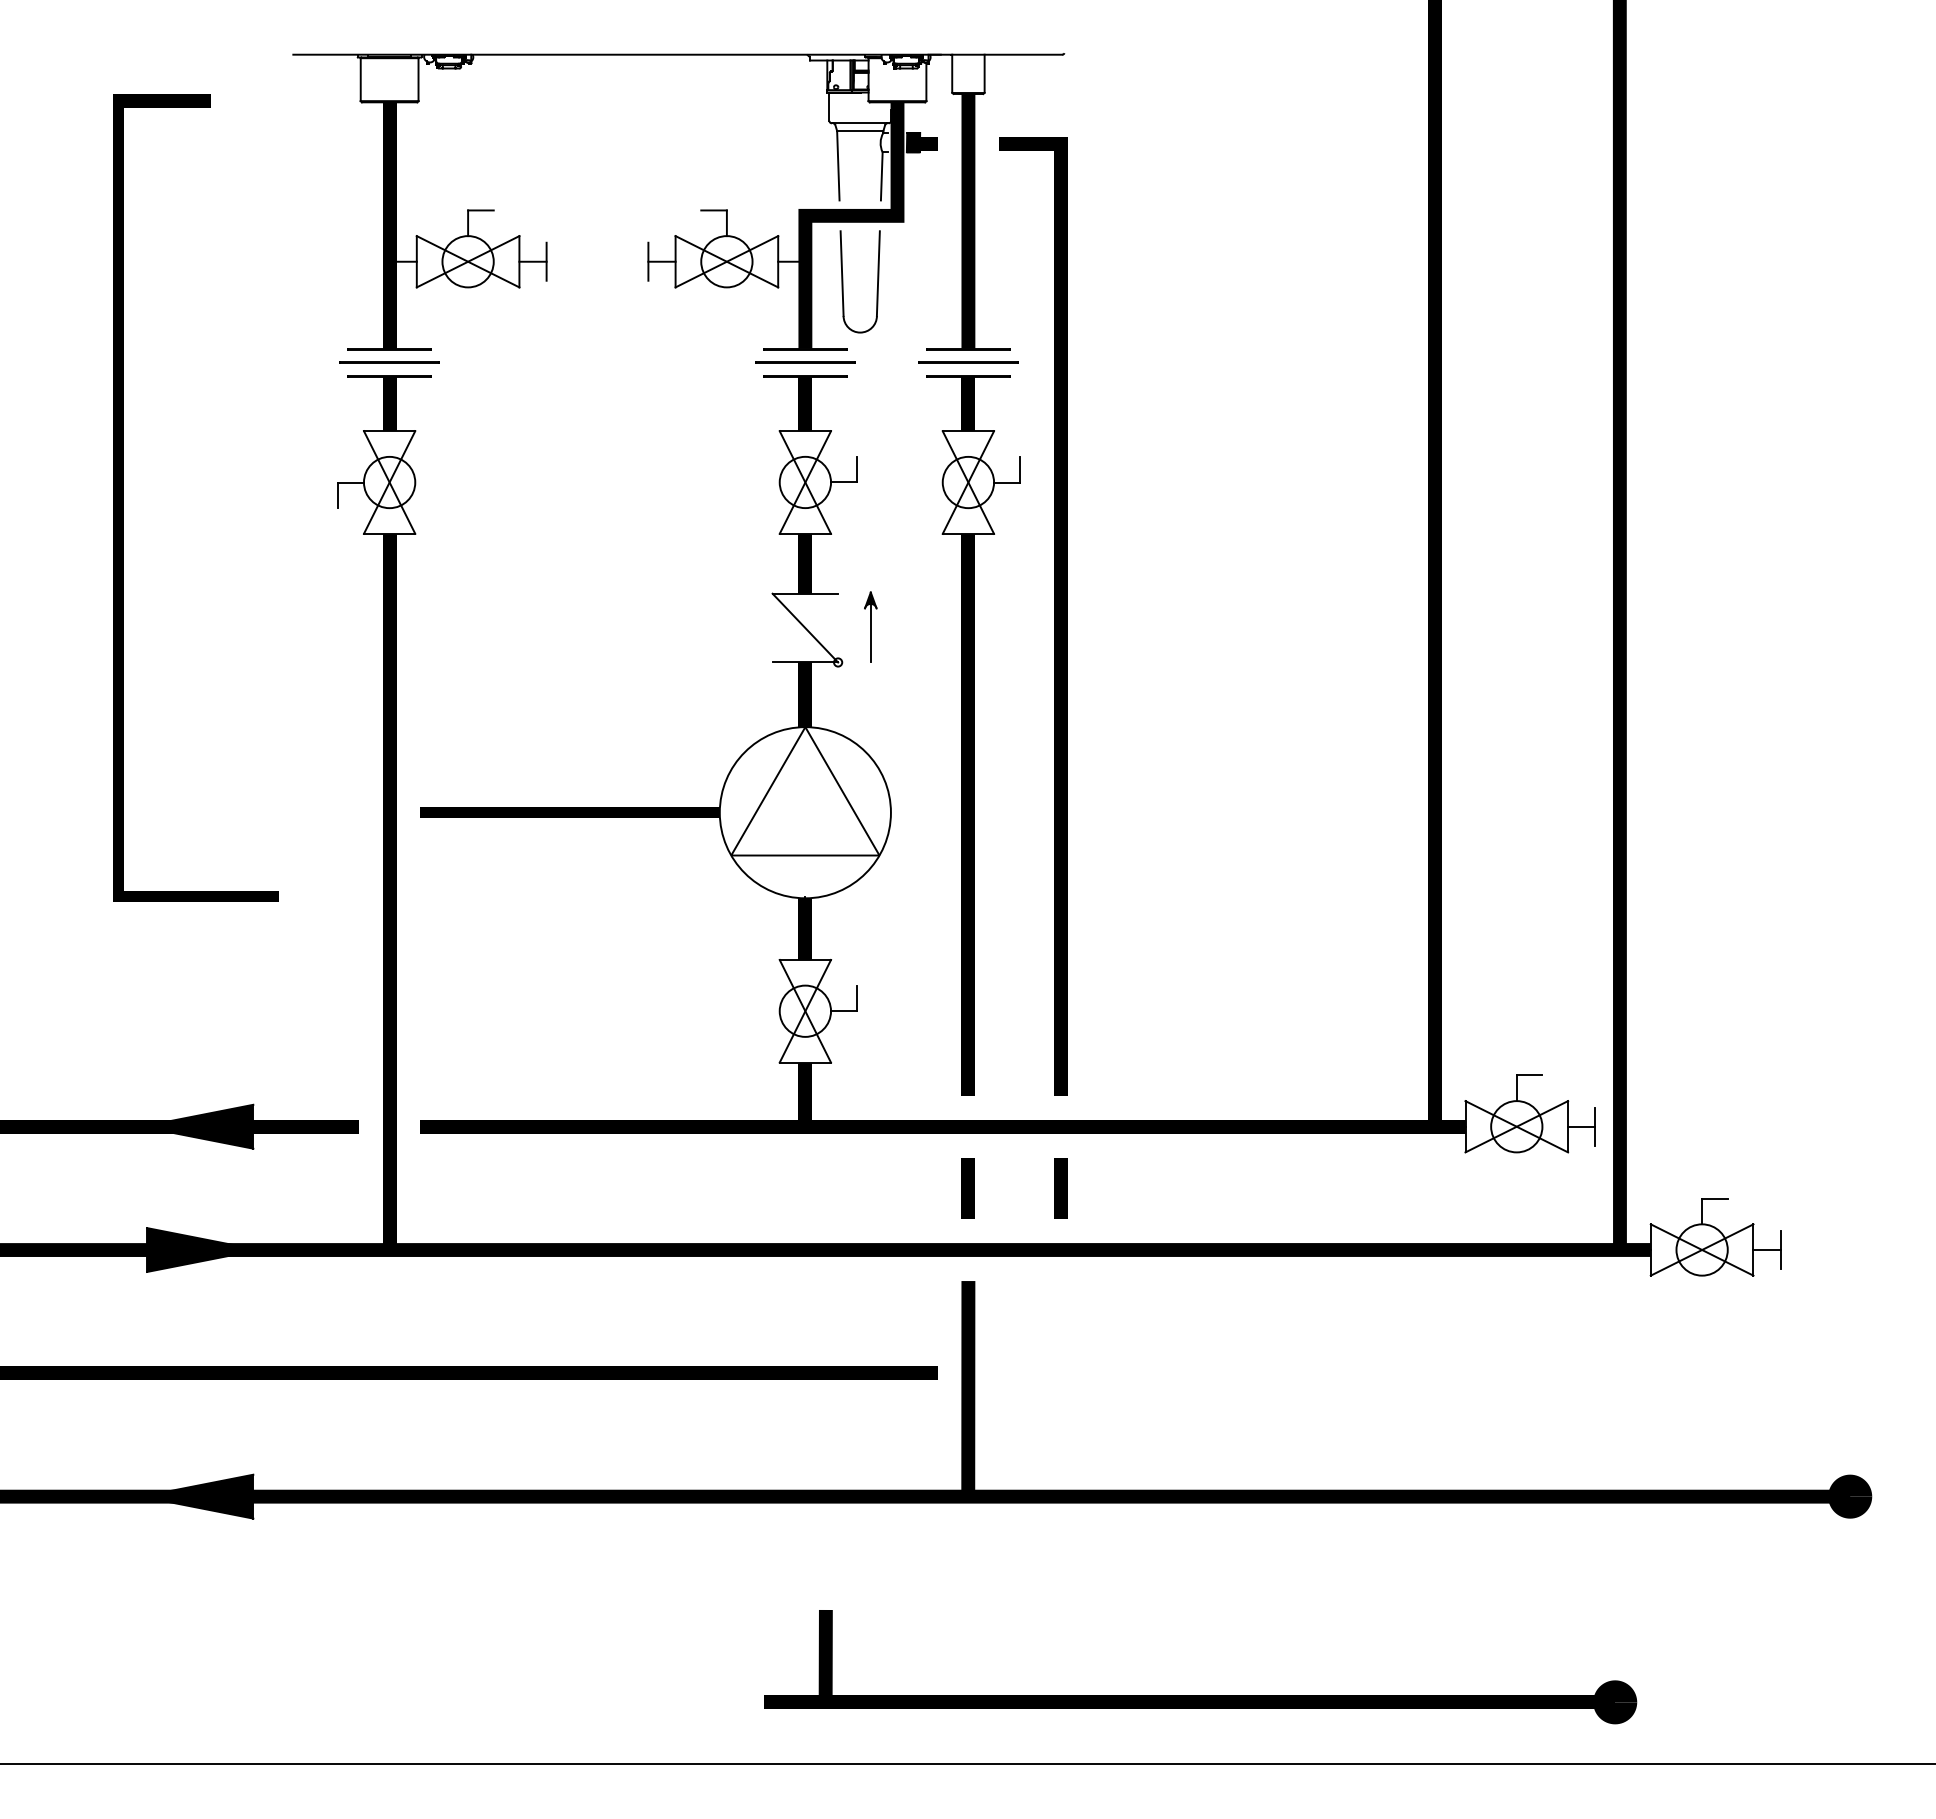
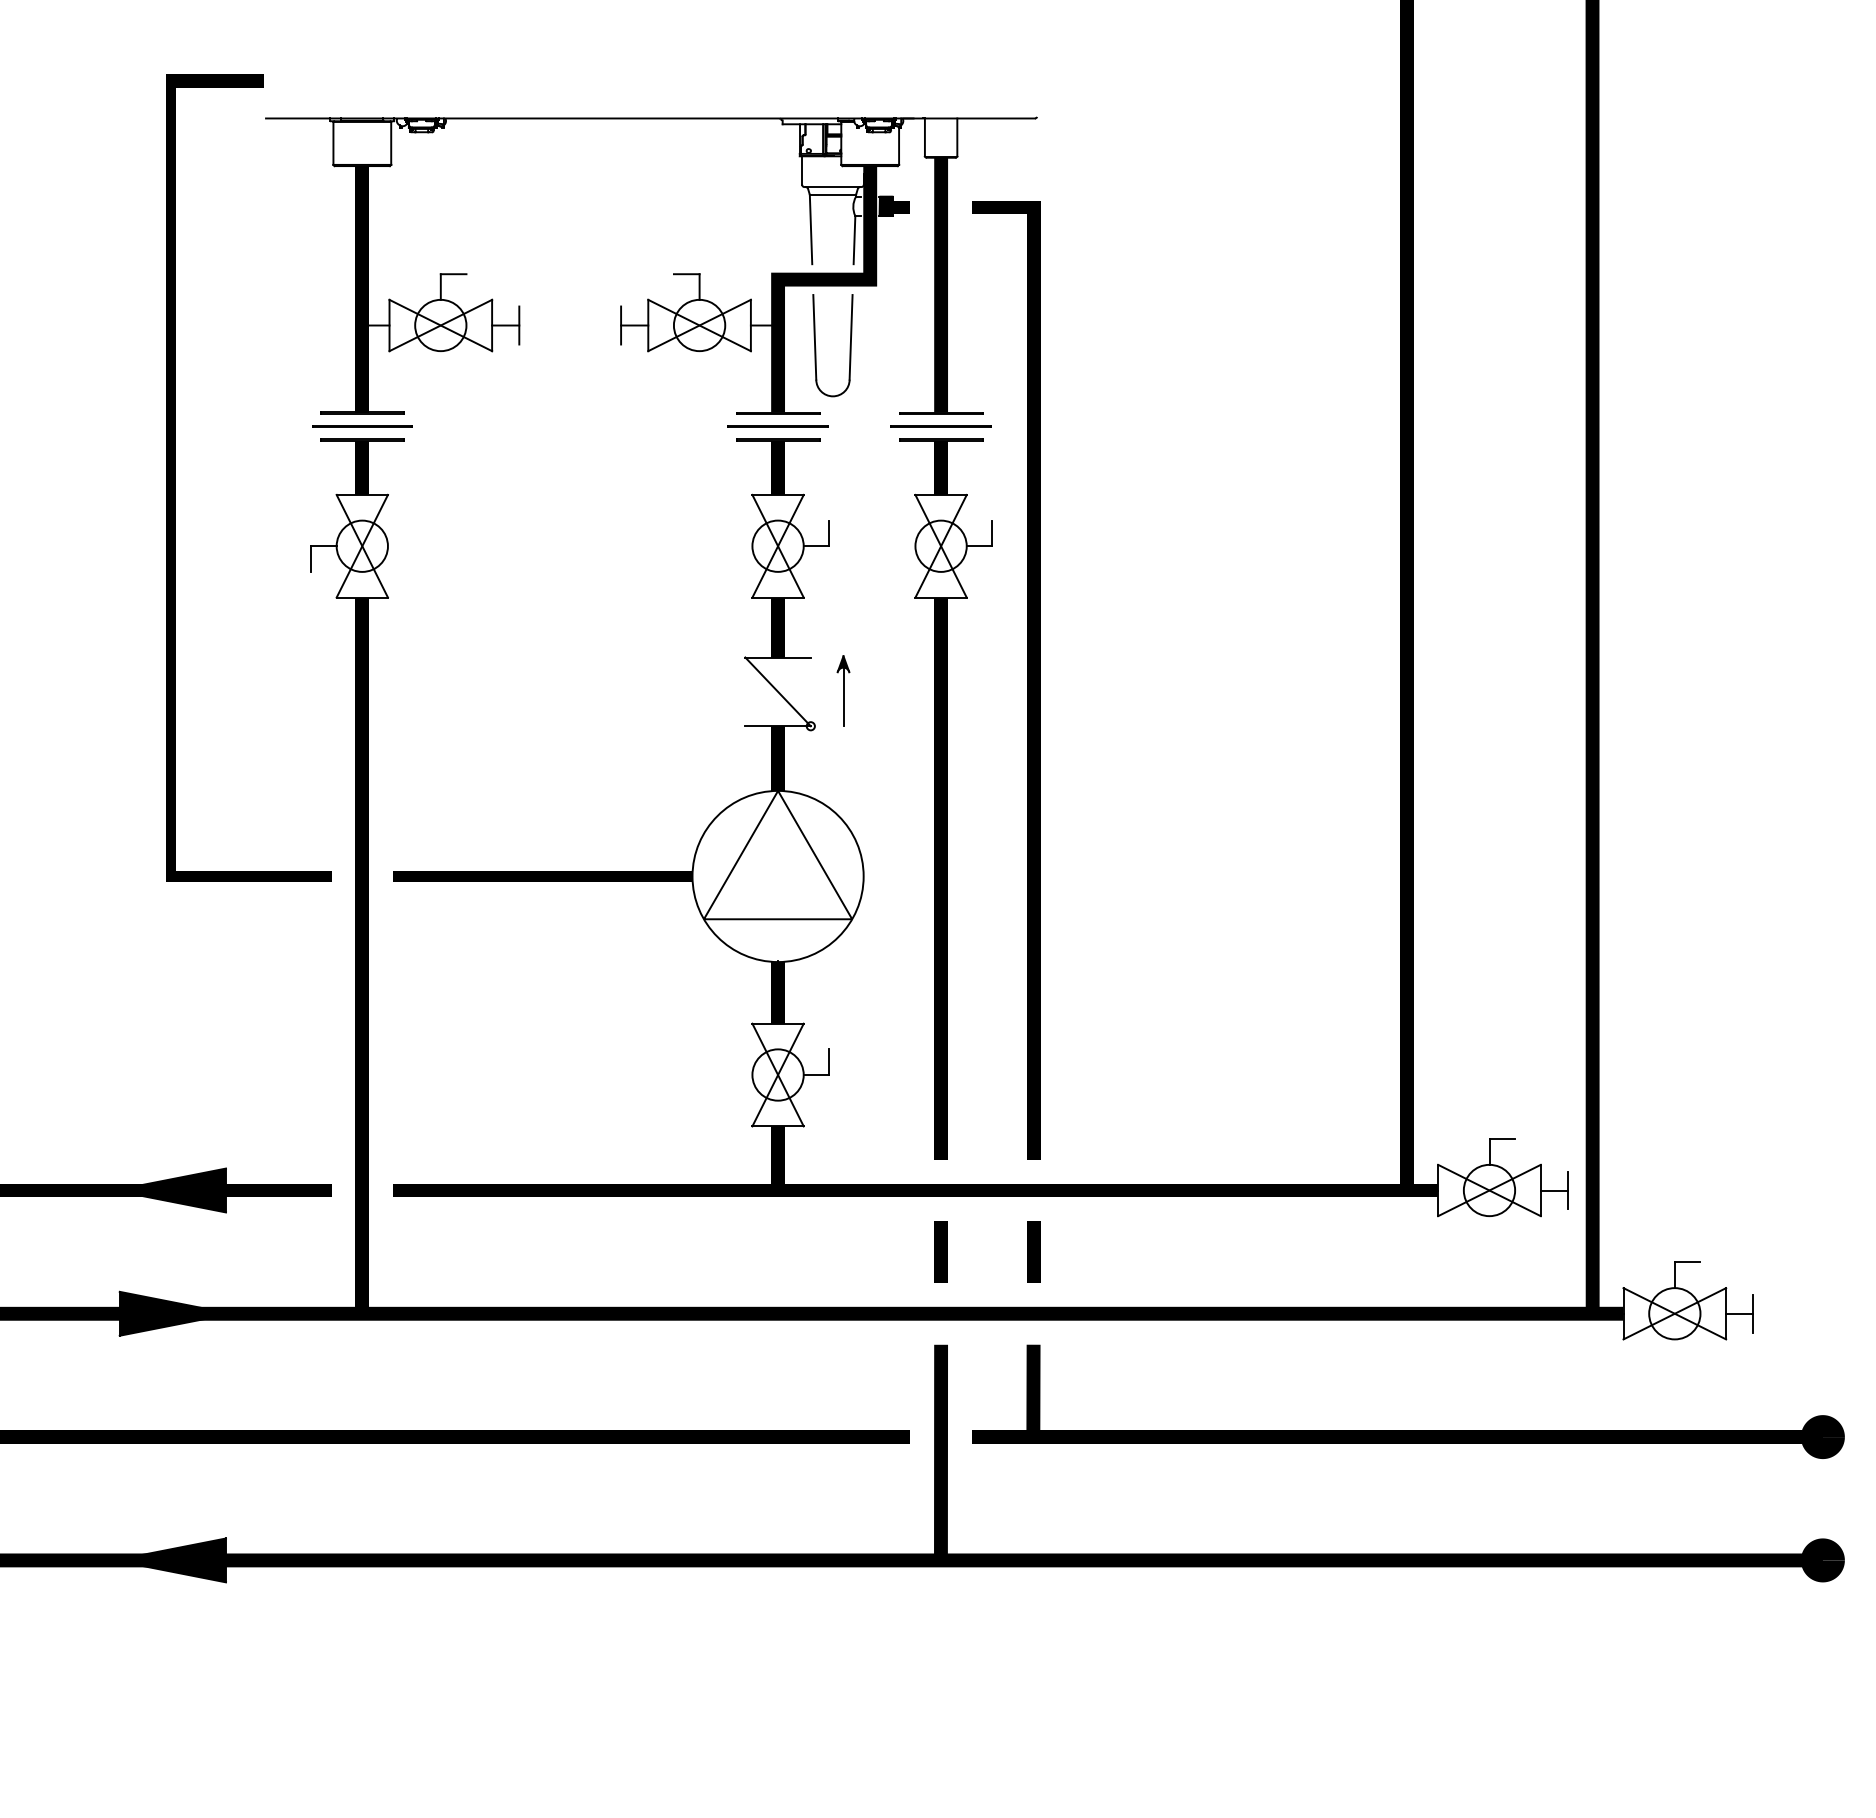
line: (123, 497) -> (176, 477), moved
part: (1200, 1695) -> (1408, 1430), moved

